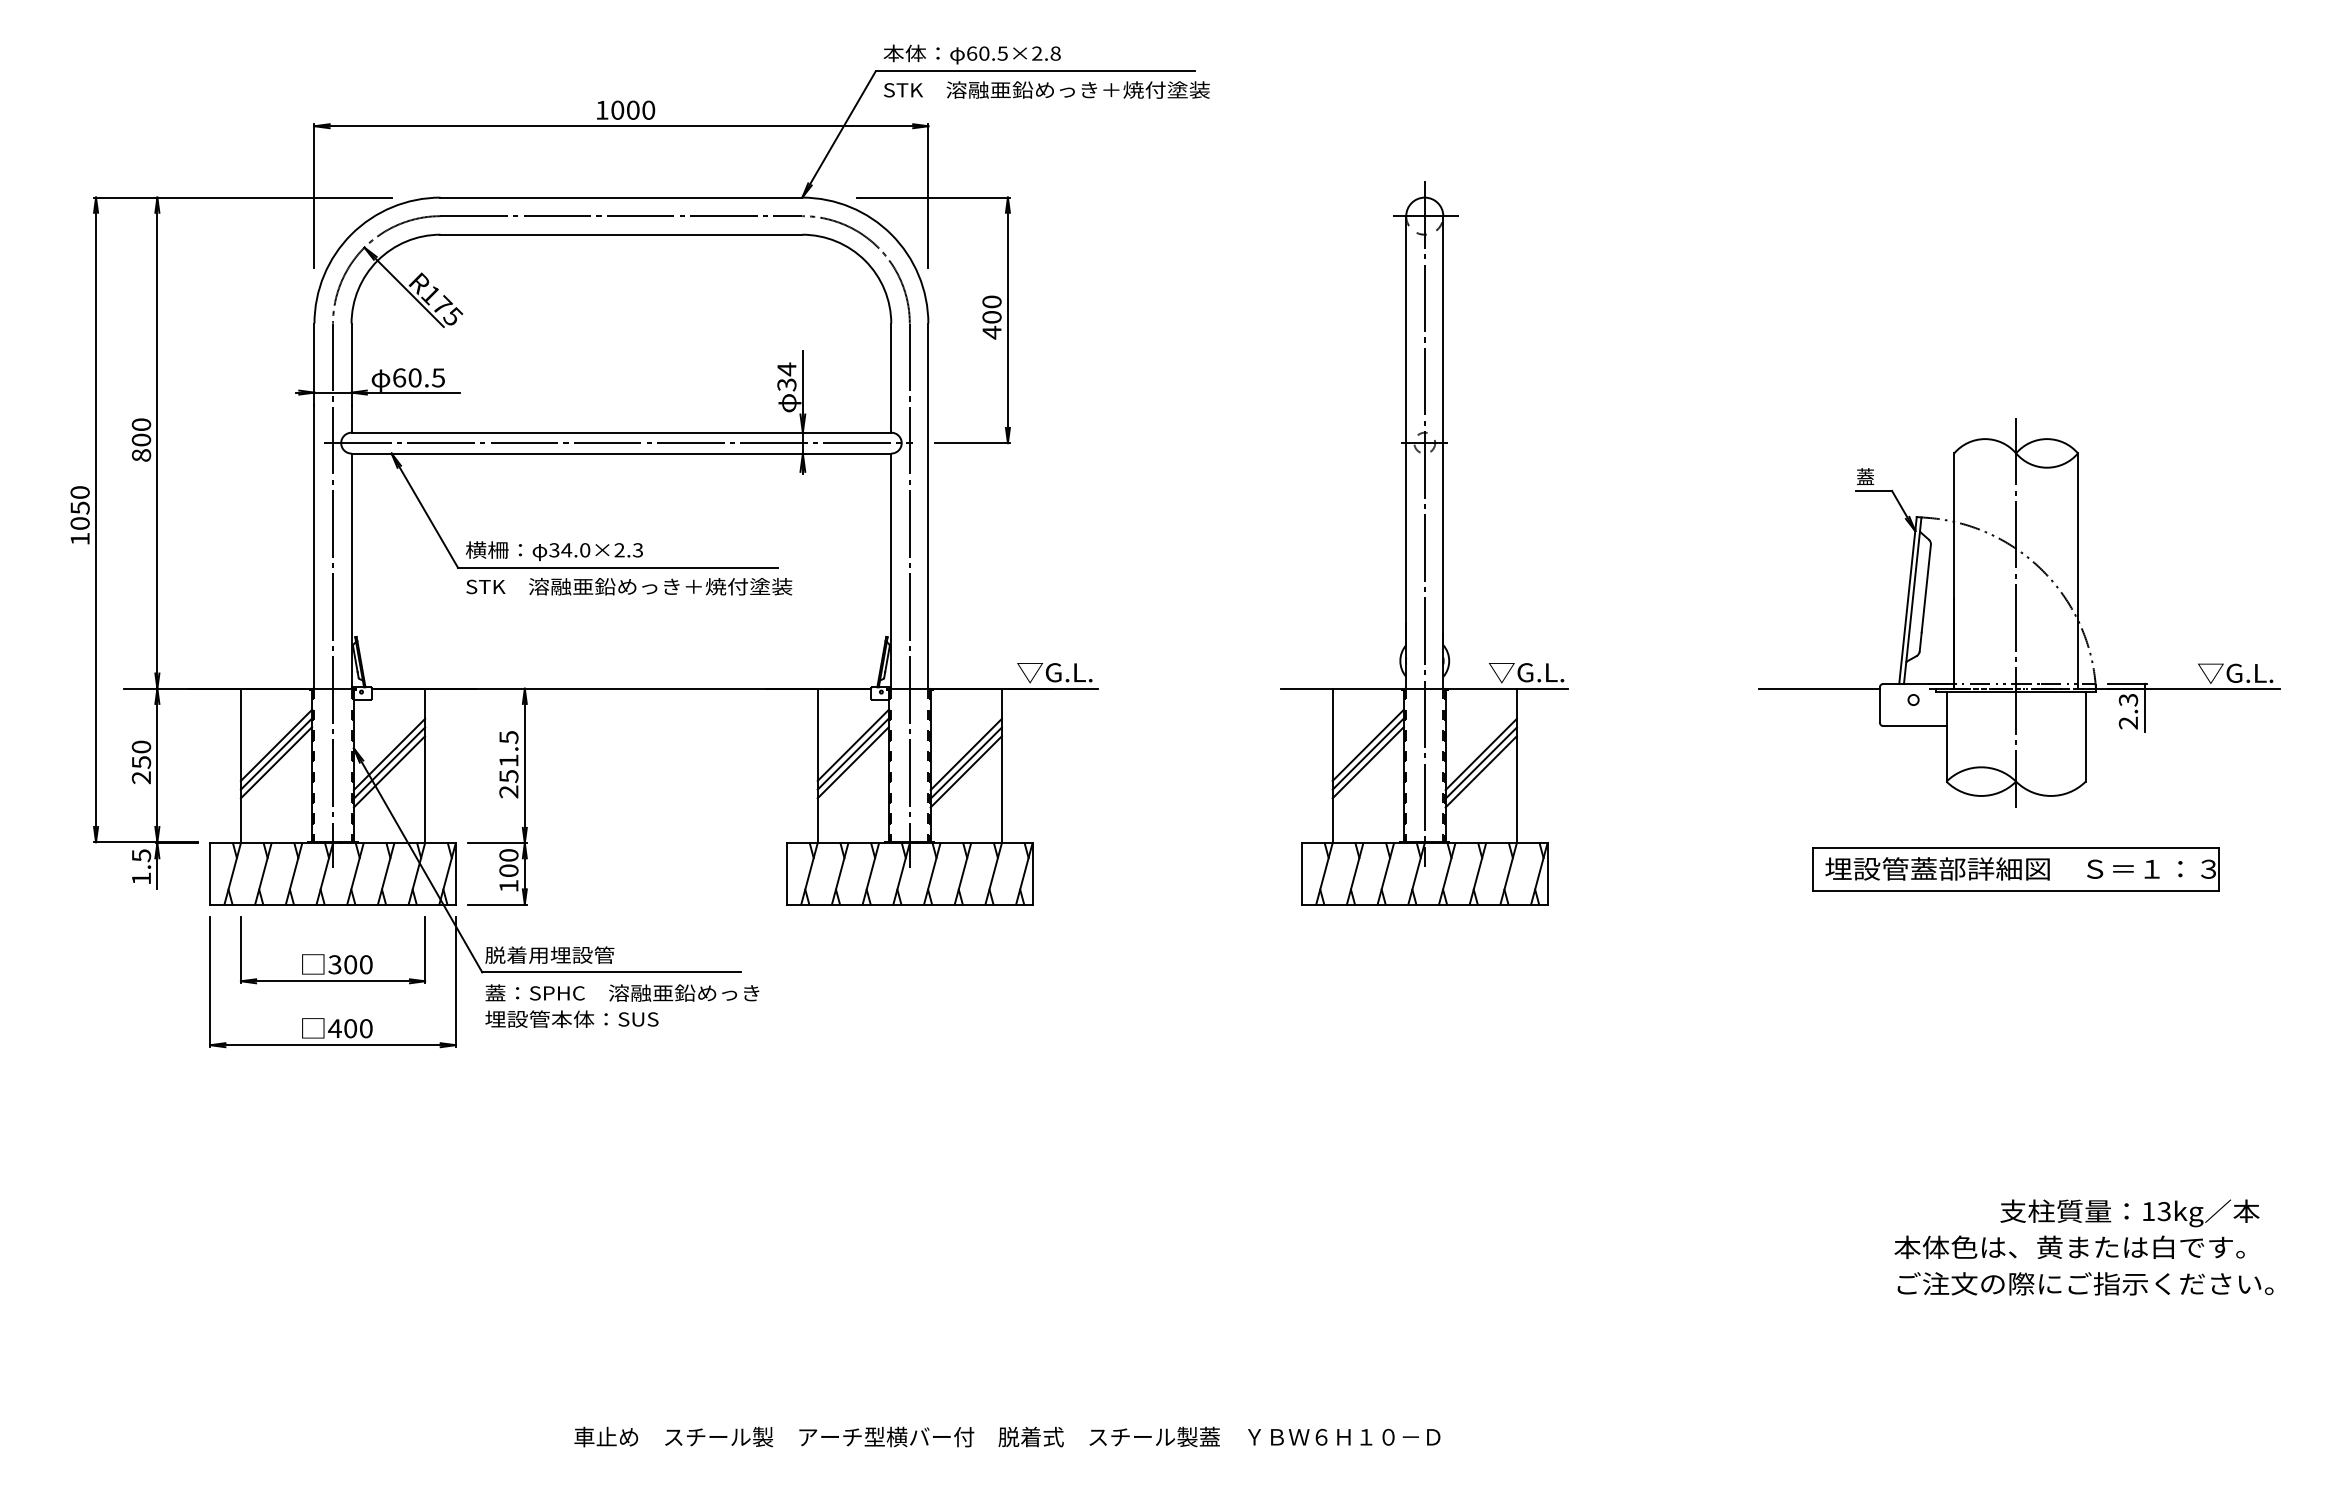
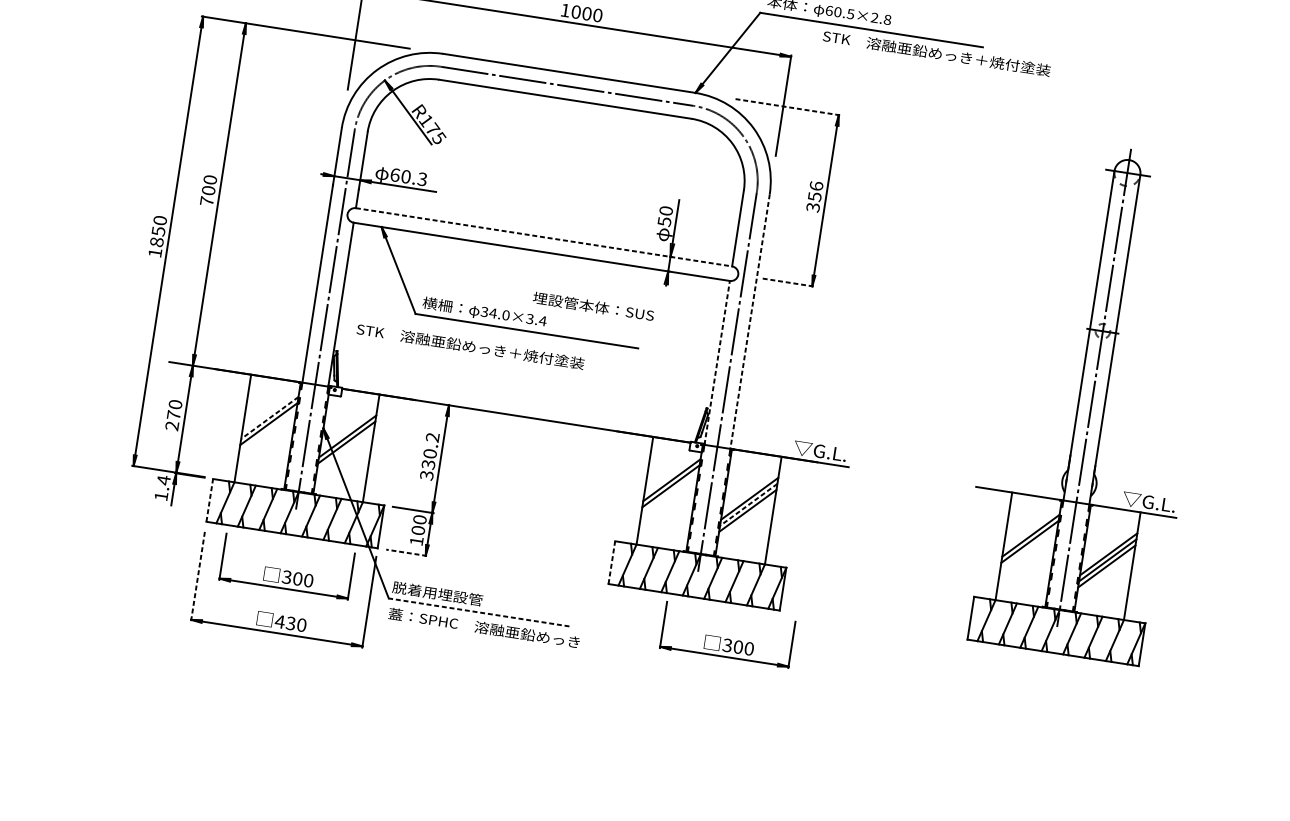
text: (1046, 89) -> (936, 53), moved
line: (932, 197) -> (786, 106), solid -> dashed
text: (991, 317) -> (814, 196), 400 -> 356
text: (786, 376) -> (665, 215), 34 -> 50
text: (438, 377) -> (422, 179), 60.5 -> 60.3
line: (621, 432) -> (544, 237), solid -> dashed
line: (618, 443) -> (540, 244), removed
line: (972, 443) -> (787, 282), solid -> dashed
text: (141, 455) -> (207, 201), 800 -> 700
line: (928, 506) -> (750, 321), solid -> dashed
text: (80, 523) -> (157, 242), 1050 -> 1850
text: (628, 550) -> (536, 320), 34.0×2.3 -> 34.0×3.4
line: (891, 571) -> (717, 363), solid -> dashed
text: (629, 586) -> (470, 346), moved
line: (276, 745) -> (269, 418), solid -> dashed
text: (141, 762) -> (173, 415), 250 -> 270
line: (276, 762) -> (267, 429), removed
line: (852, 762) -> (669, 492), removed
line: (1367, 762) -> (1028, 547), removed
line: (965, 763) -> (748, 505), solid -> dashed
text: (508, 764) -> (429, 456), 251.5 -> 330.2
line: (389, 771) -> (345, 448), removed
text: (141, 855) -> (163, 480), 1.5 -> 1.4
line: (210, 873) -> (210, 500), solid -> dashed
line: (787, 873) -> (612, 562), solid -> dashed
line: (496, 904) -> (406, 552), solid -> dashed
part: (965, 950) -> (728, 635), added
line: (611, 972) -> (478, 612), solid -> dashed
line: (210, 981) -> (198, 575), solid -> dashed
text: (571, 1018) -> (593, 306), moved
text: (350, 1028) -> (290, 623), 400 -> 430

